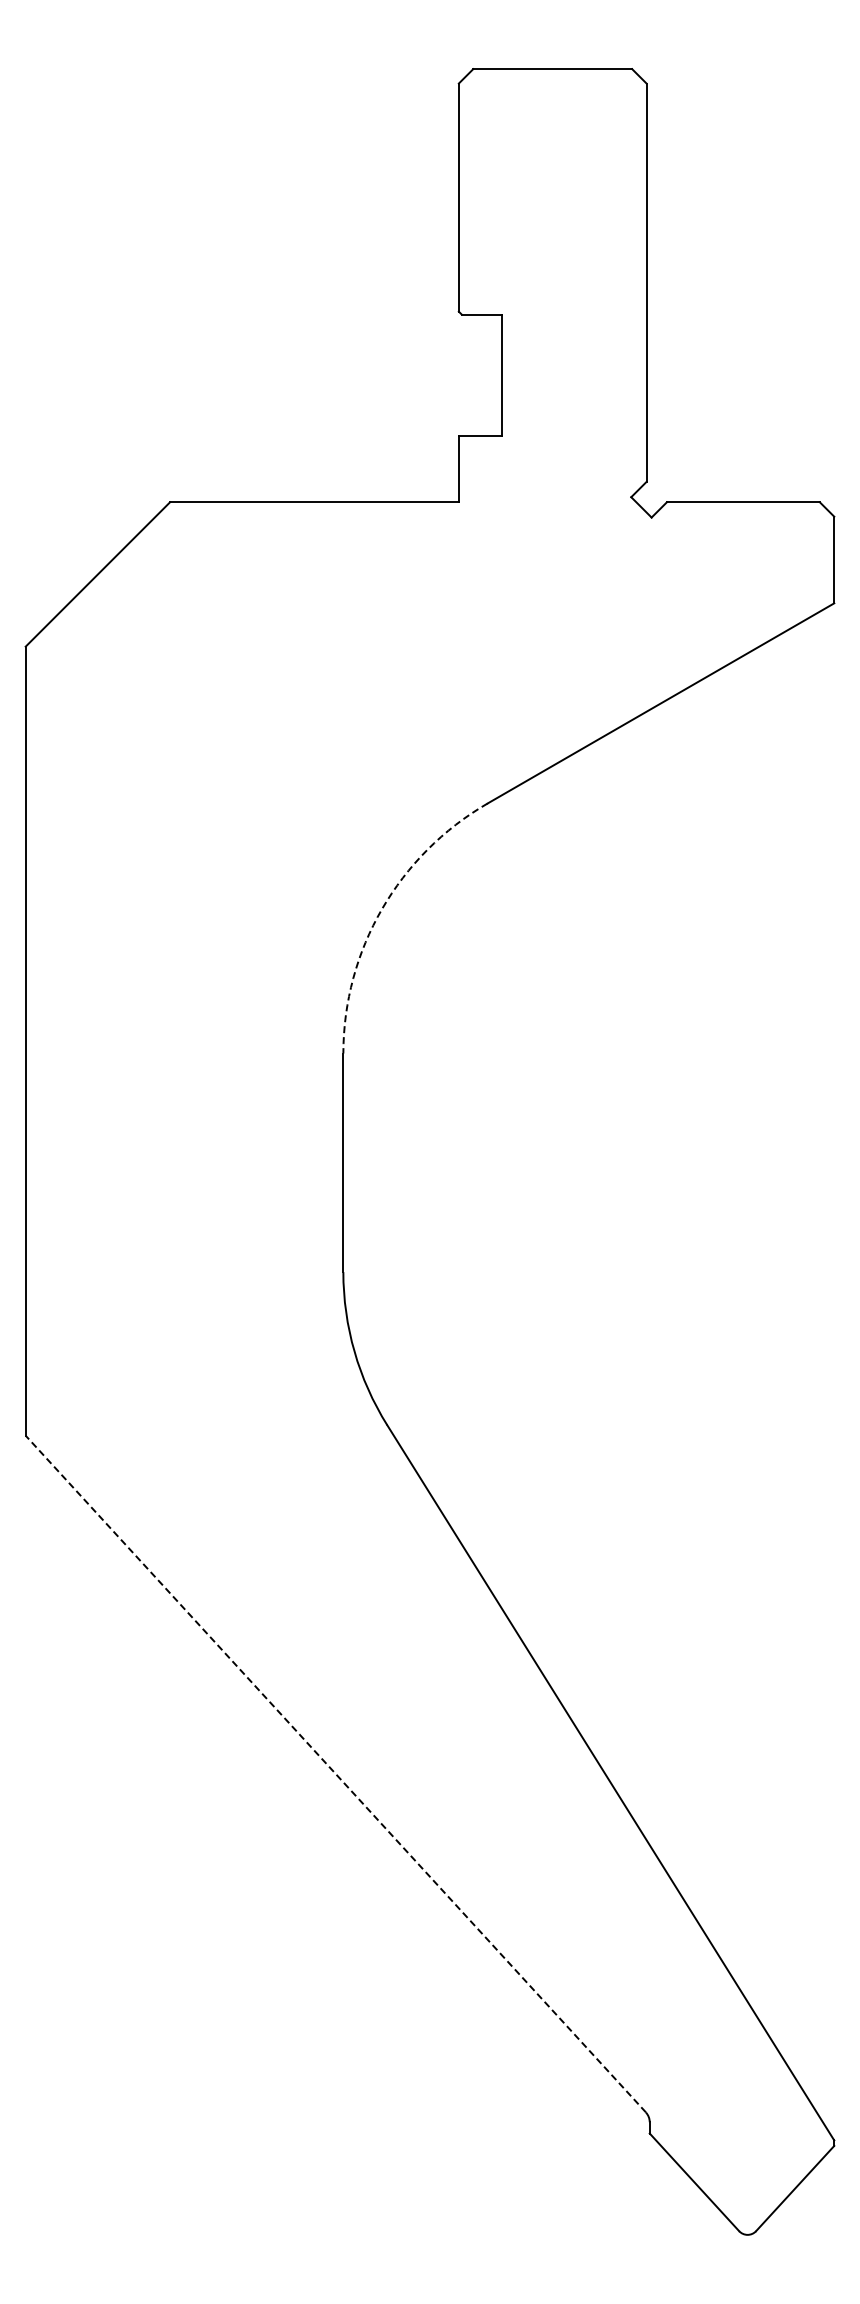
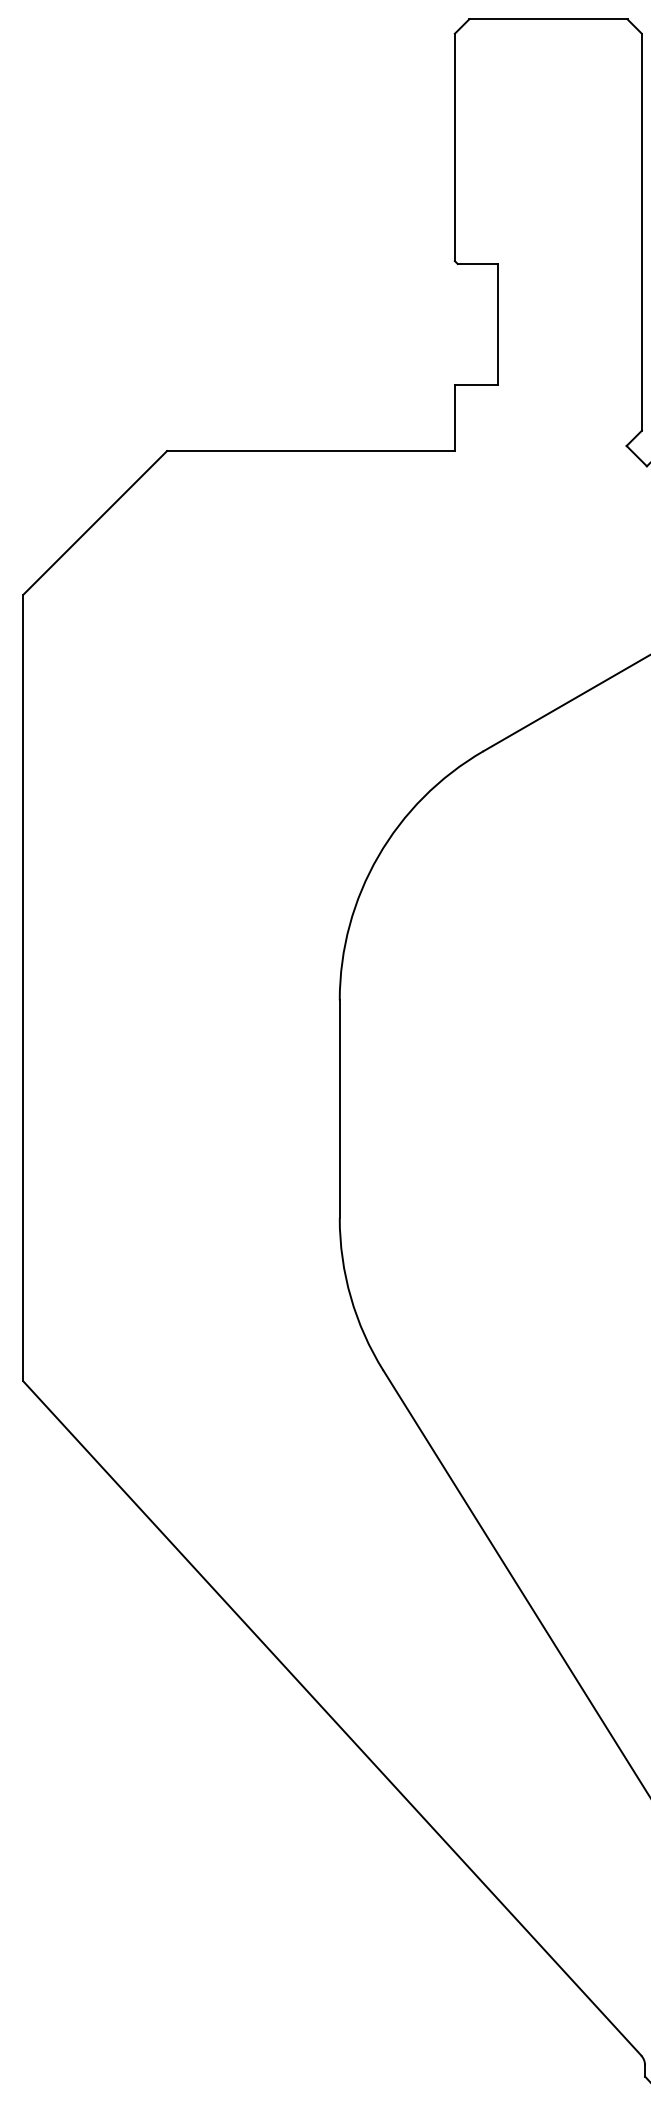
arc: (382, 909) -> (378, 856), dashed -> solid
line: (335, 1774) -> (331, 1718), dashed -> solid

